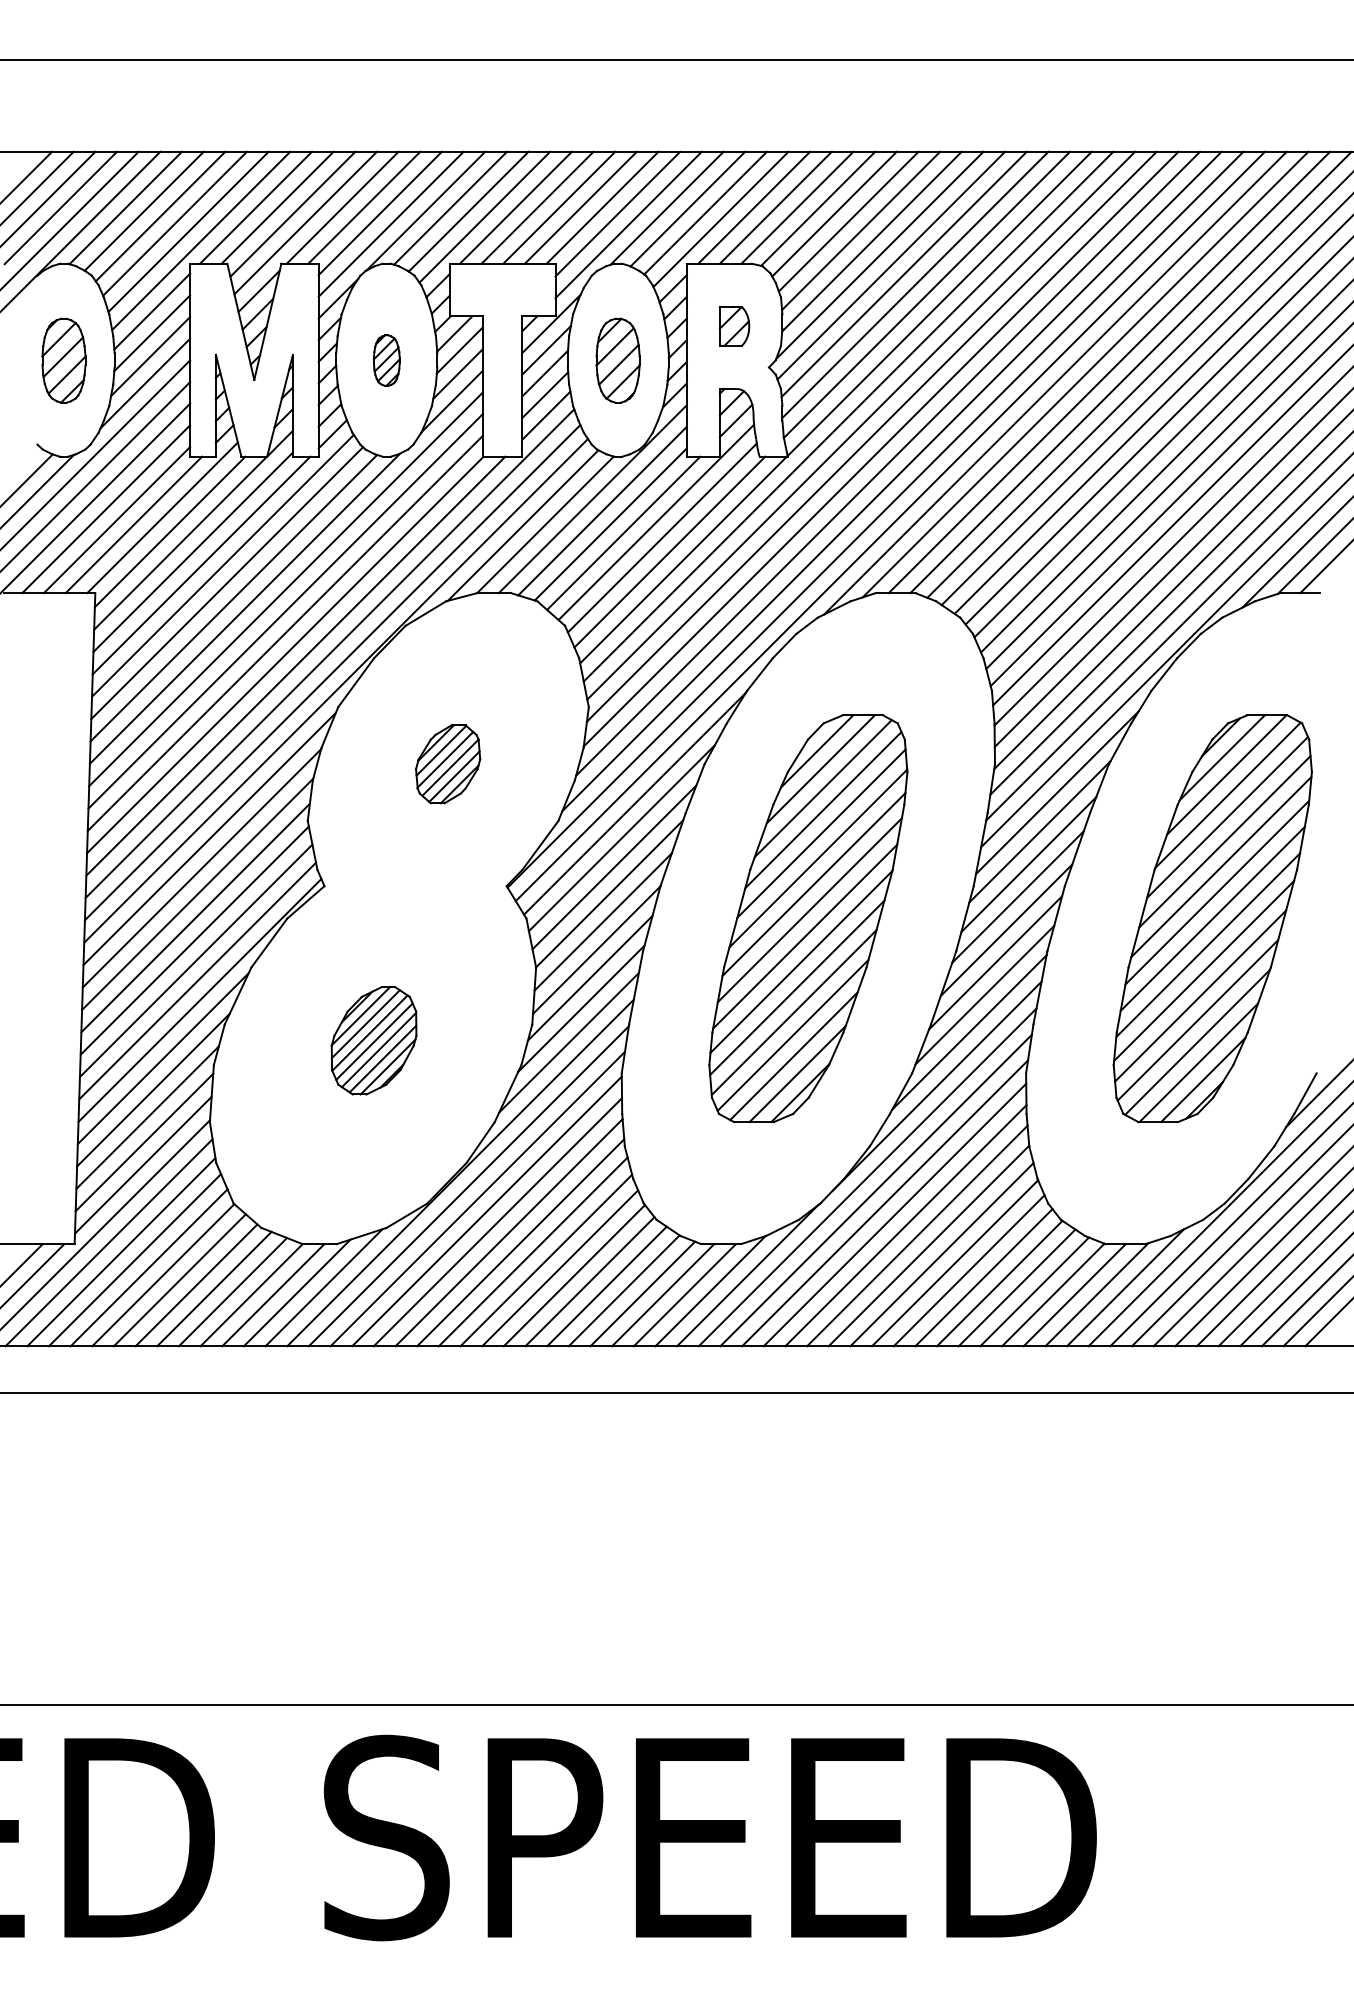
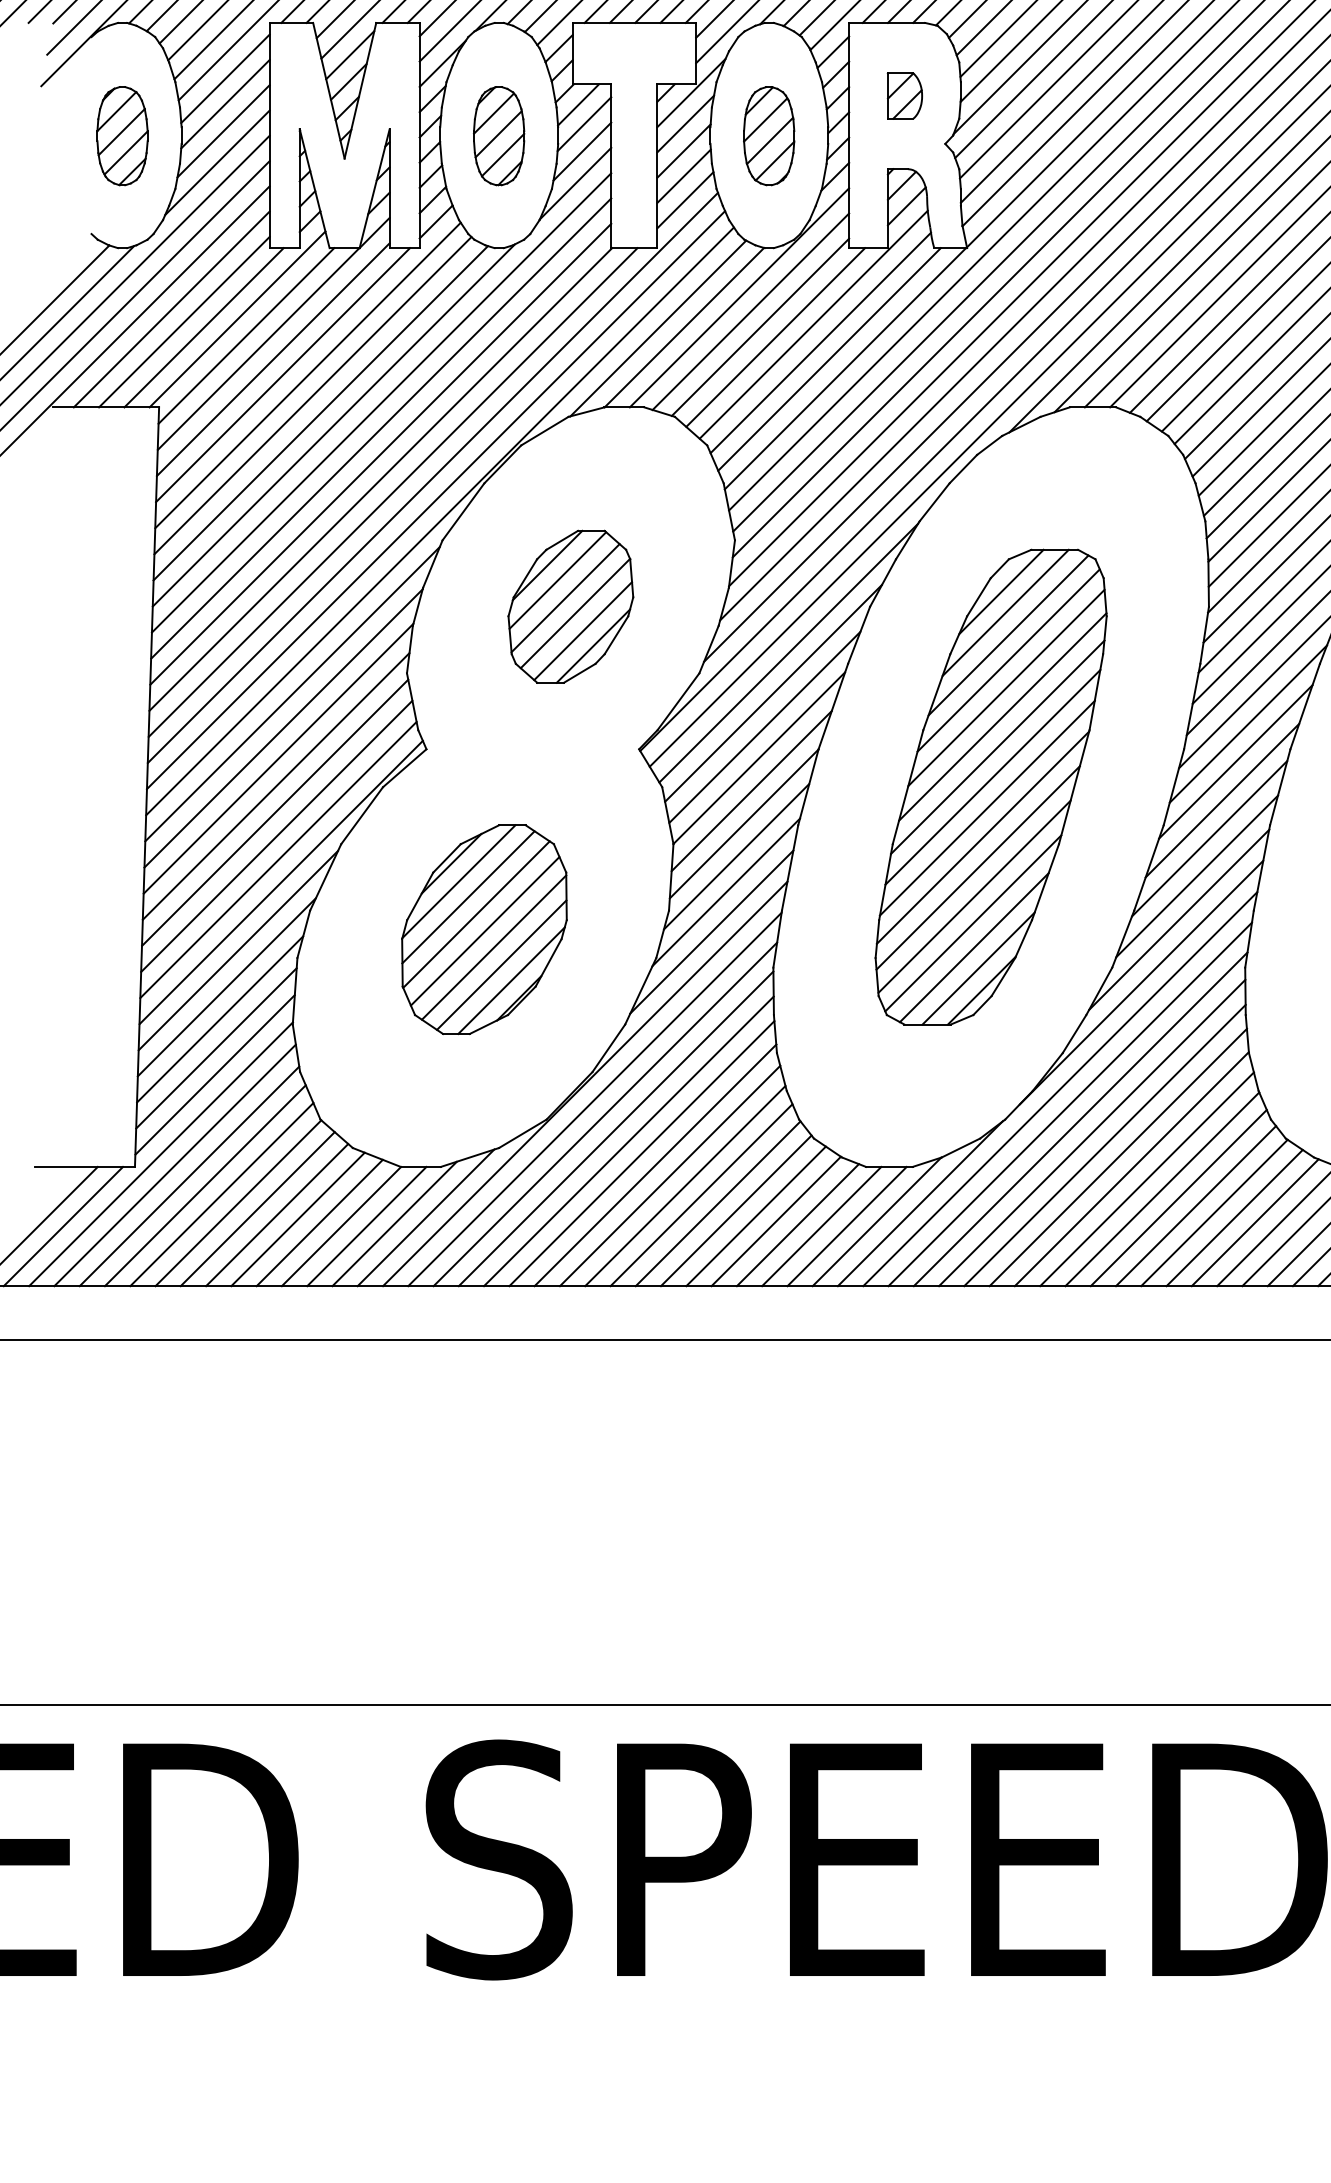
part: (386, 360) -> (498, 135), size x1.67
part: (447, 764) -> (570, 607), size x1.67
part: (373, 1040) -> (483, 929), size x1.67

